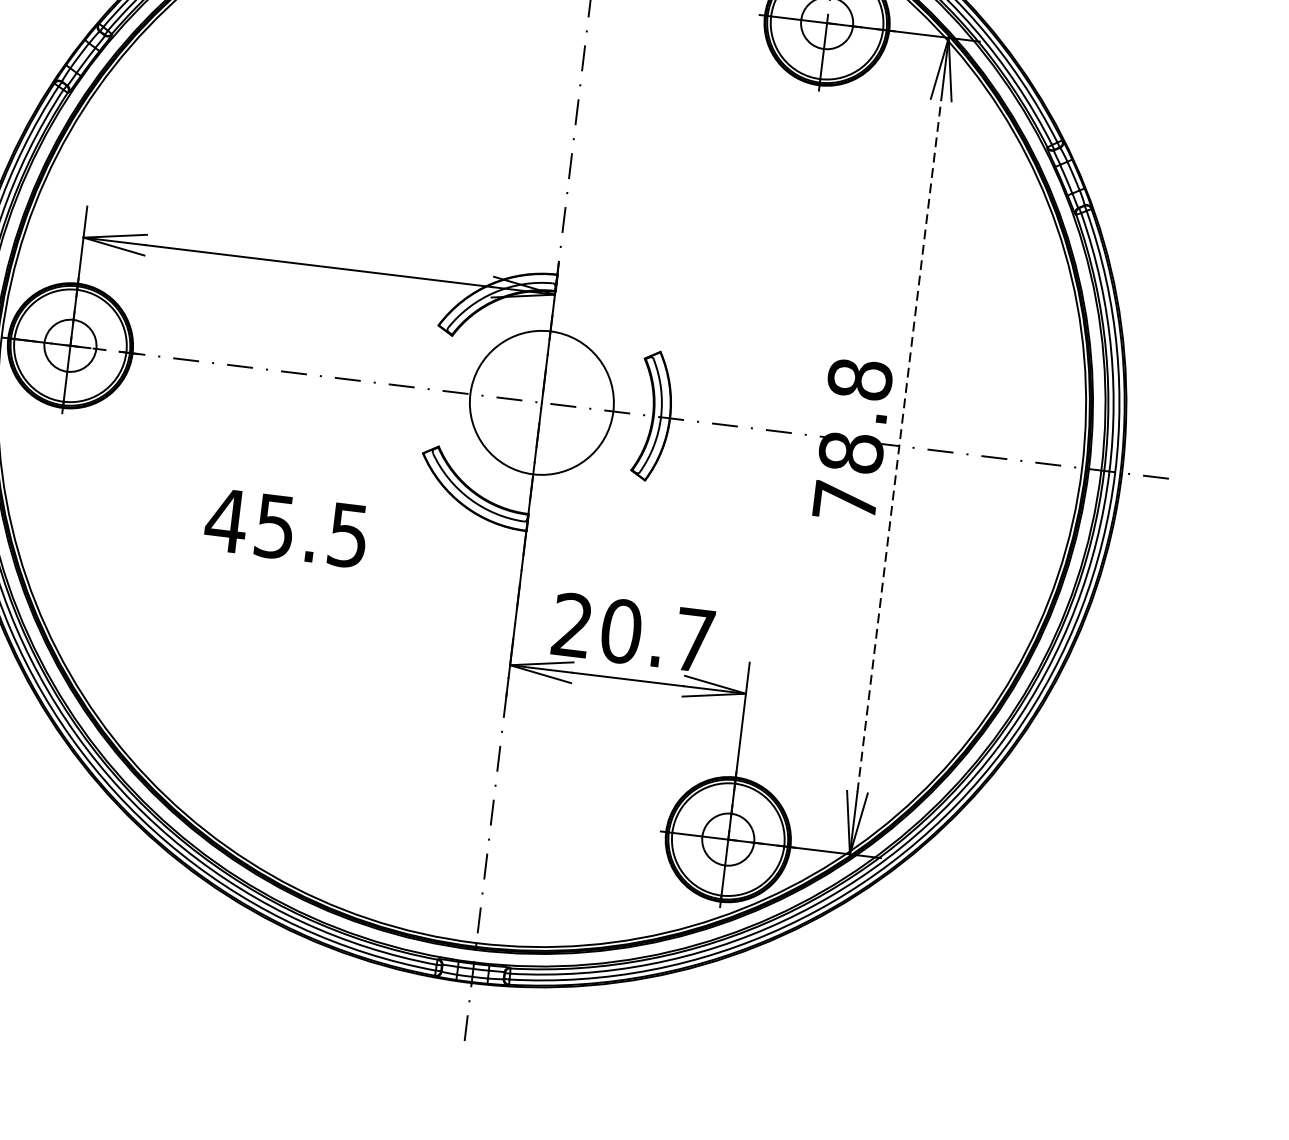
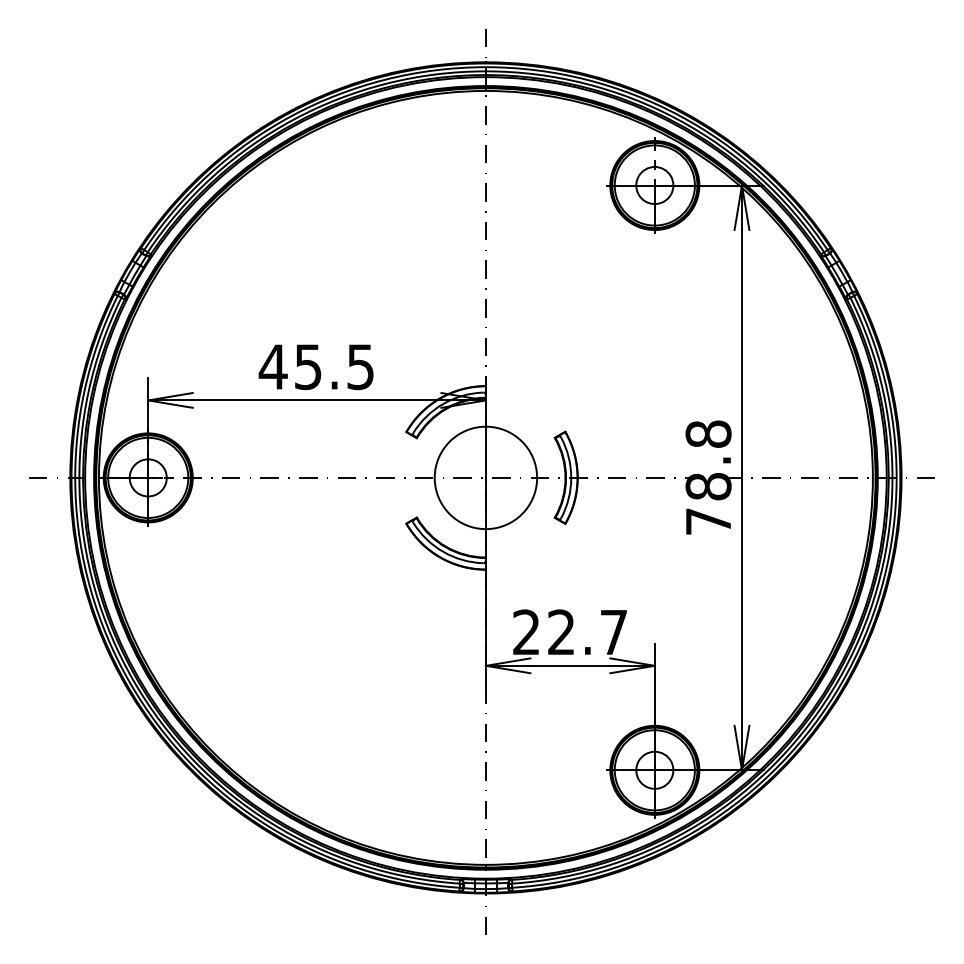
line: (898, 445) -> (741, 477), dashed -> solid
text: (285, 528) -> (315, 367), moved
text: (621, 631) -> (561, 632), 20.7 -> 22.7

